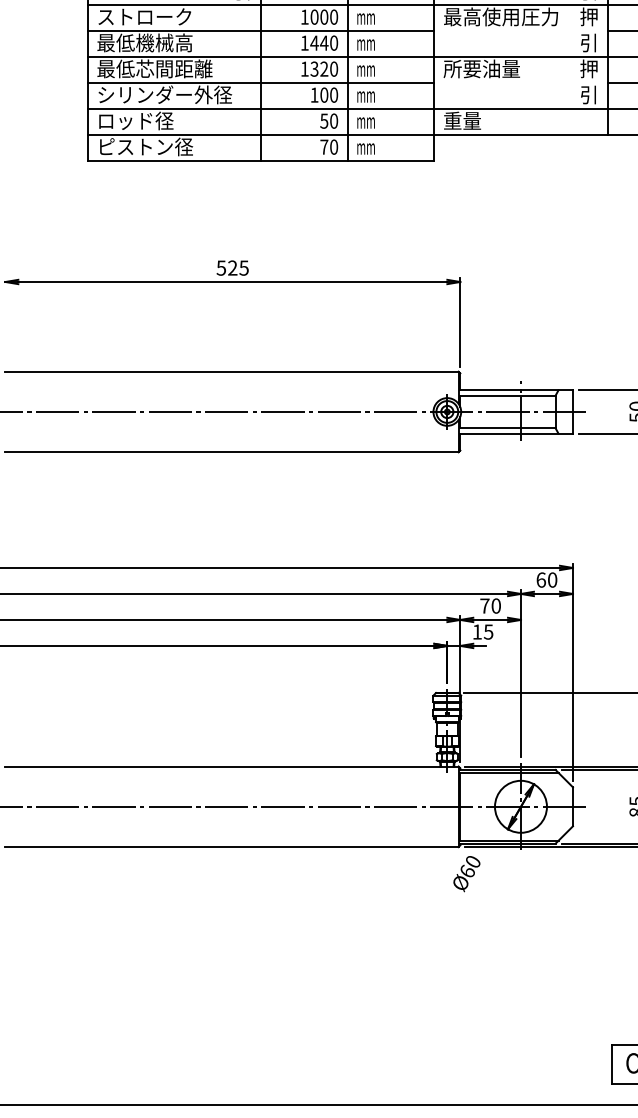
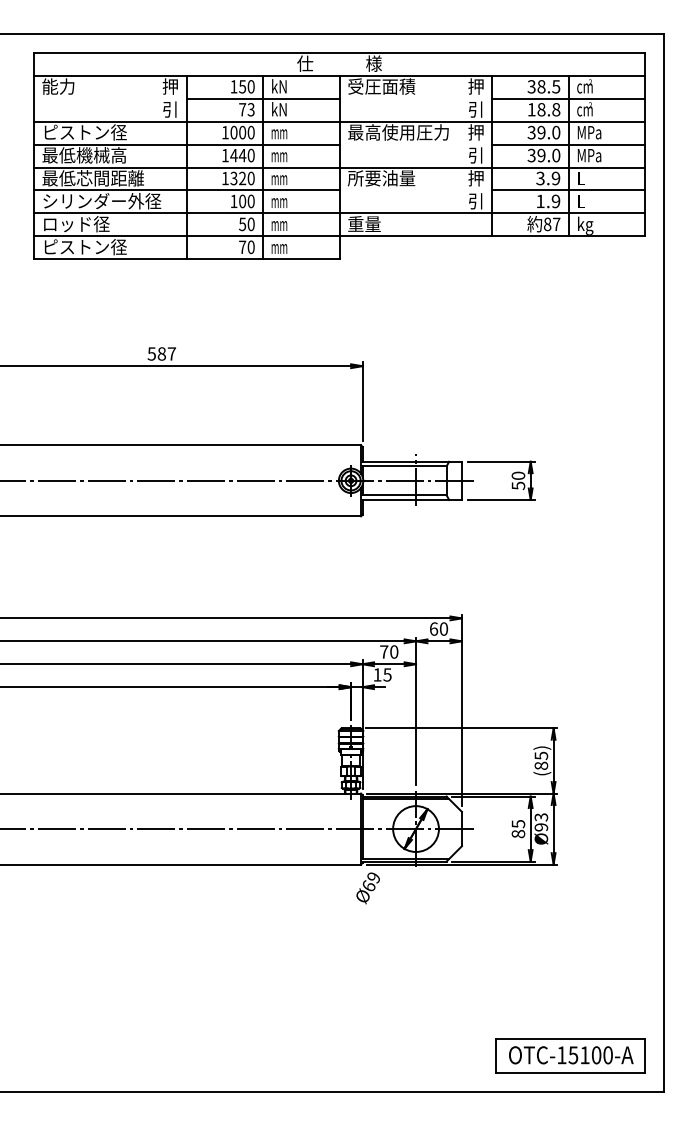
text: (145, 16) -> (84, 132), ストローク -> ピストン径
text: (238, 267) -> (166, 353), 525 -> 587
text: (472, 861) -> (373, 877), Ø60 -> Ø69

